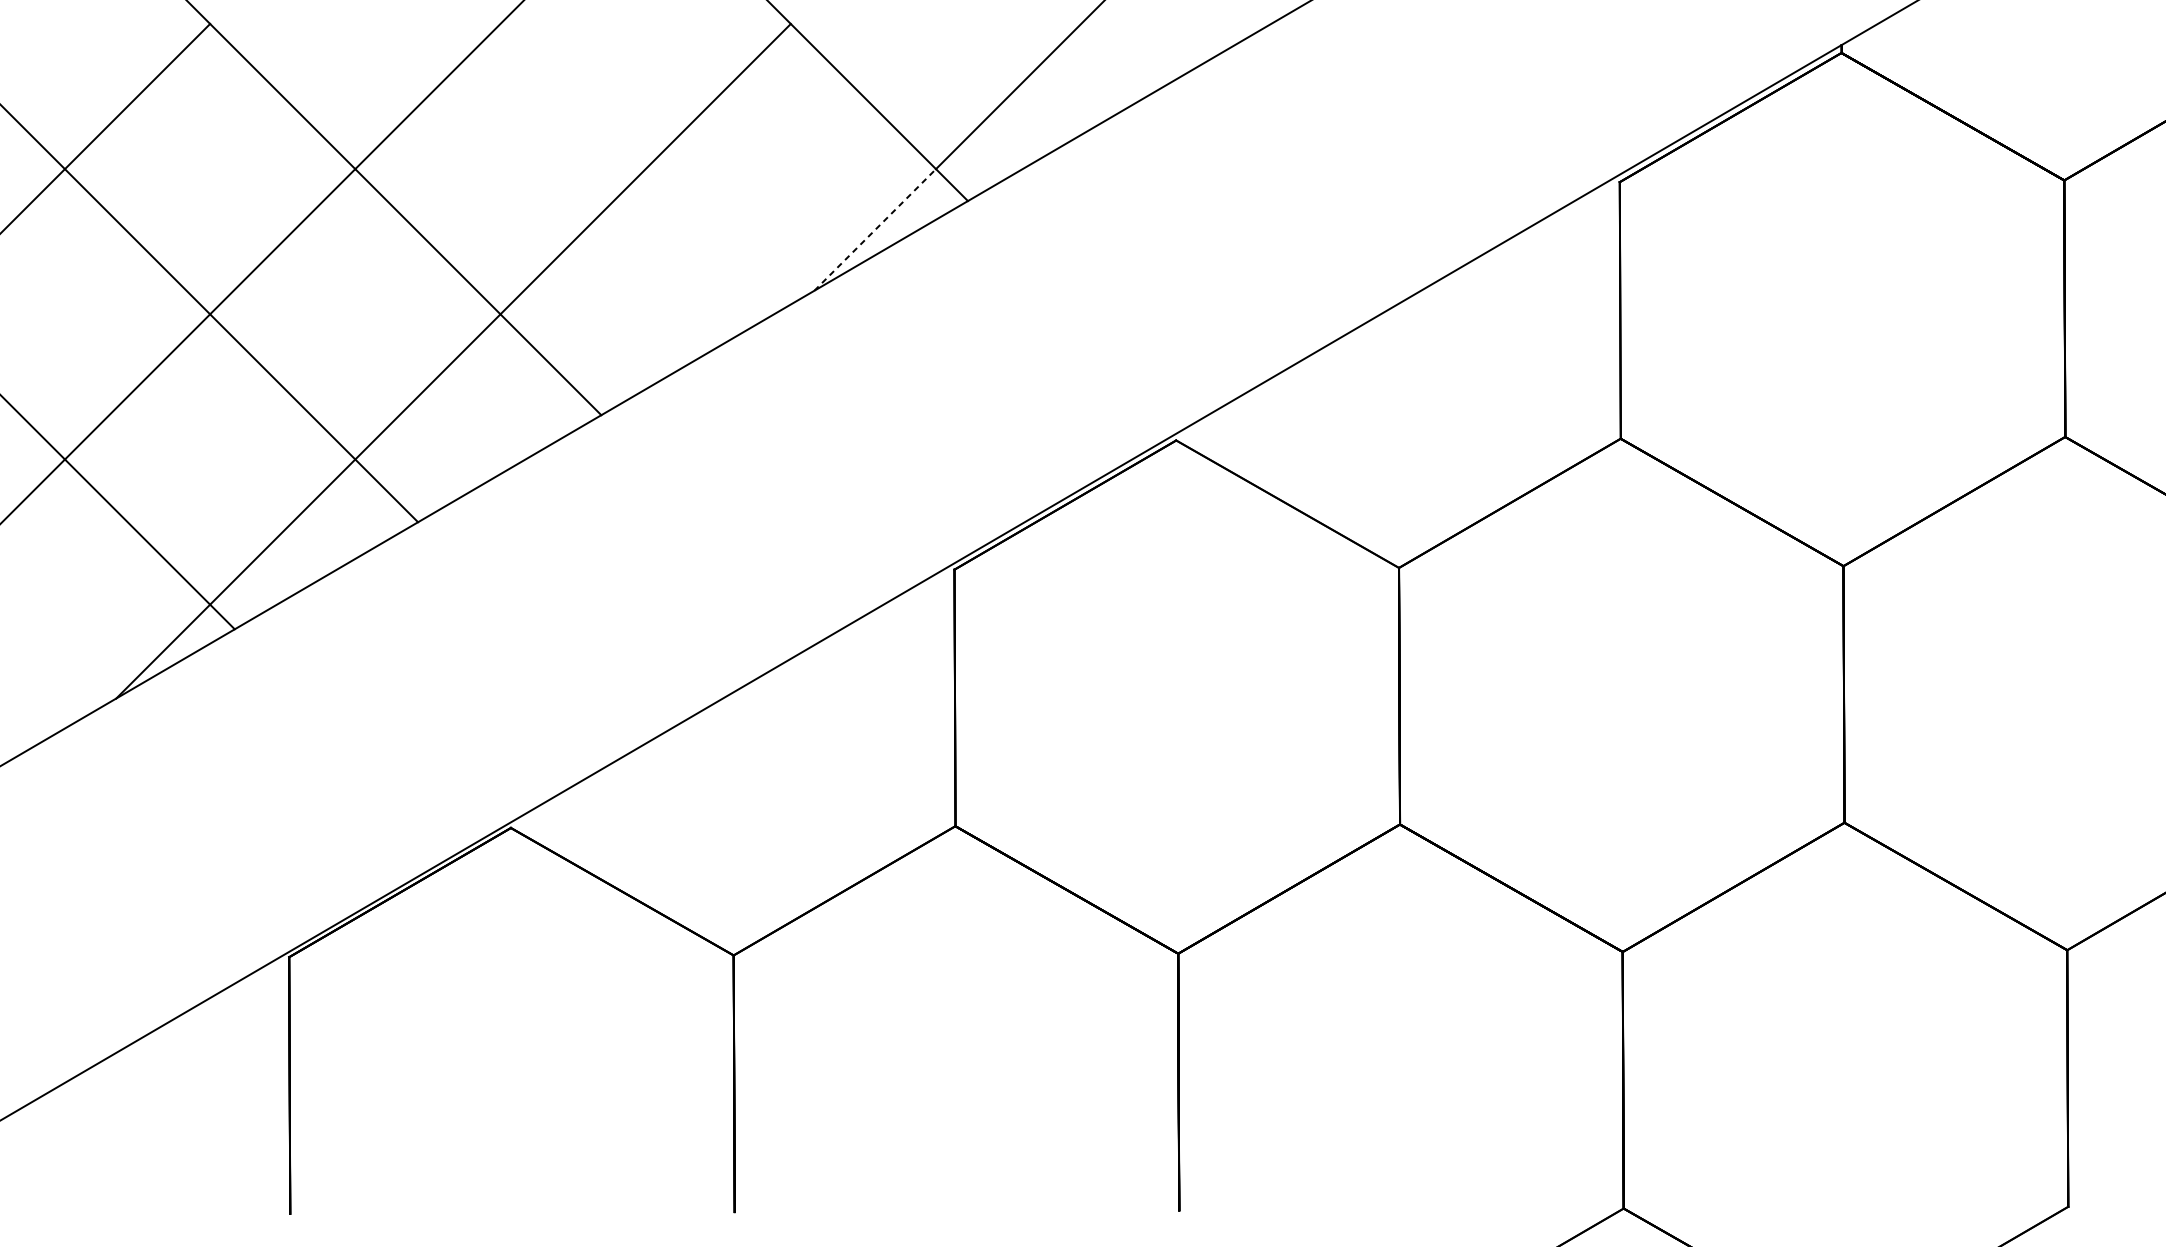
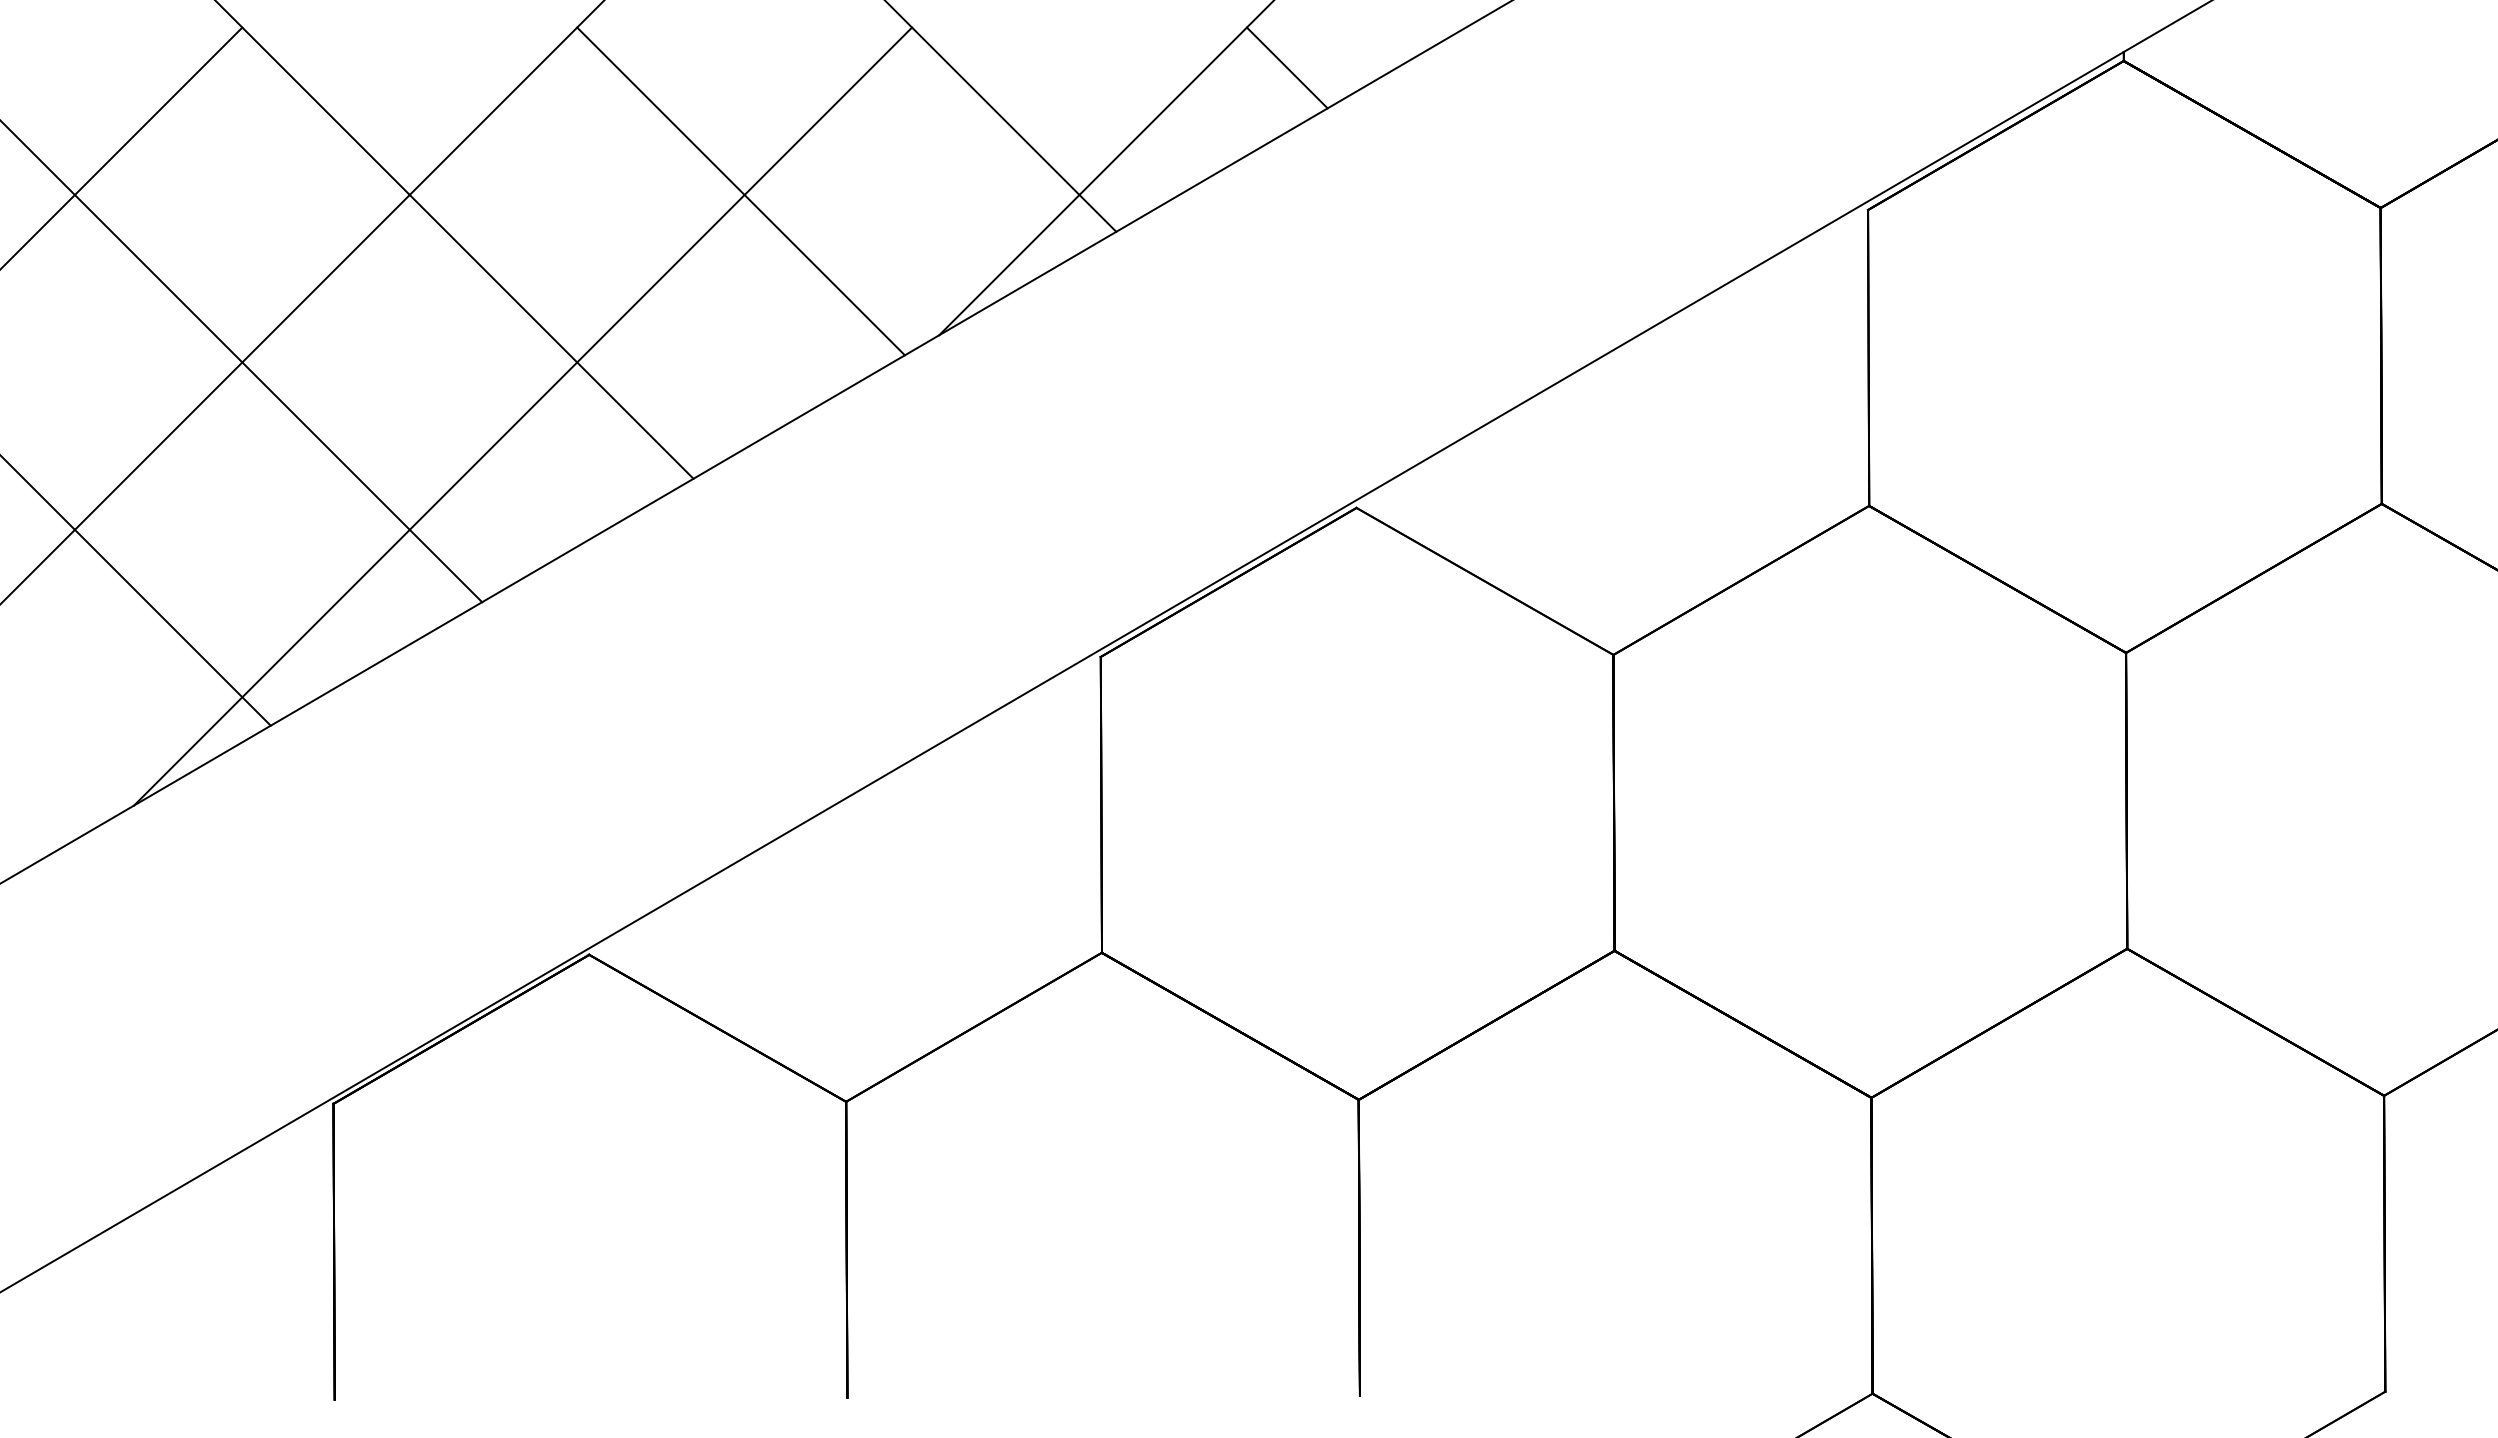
line: (1115, 58) -> (1286, 67), added
line: (642, 166) -> (740, 191), added
line: (875, 229) -> (1009, 264), dashed -> solid

